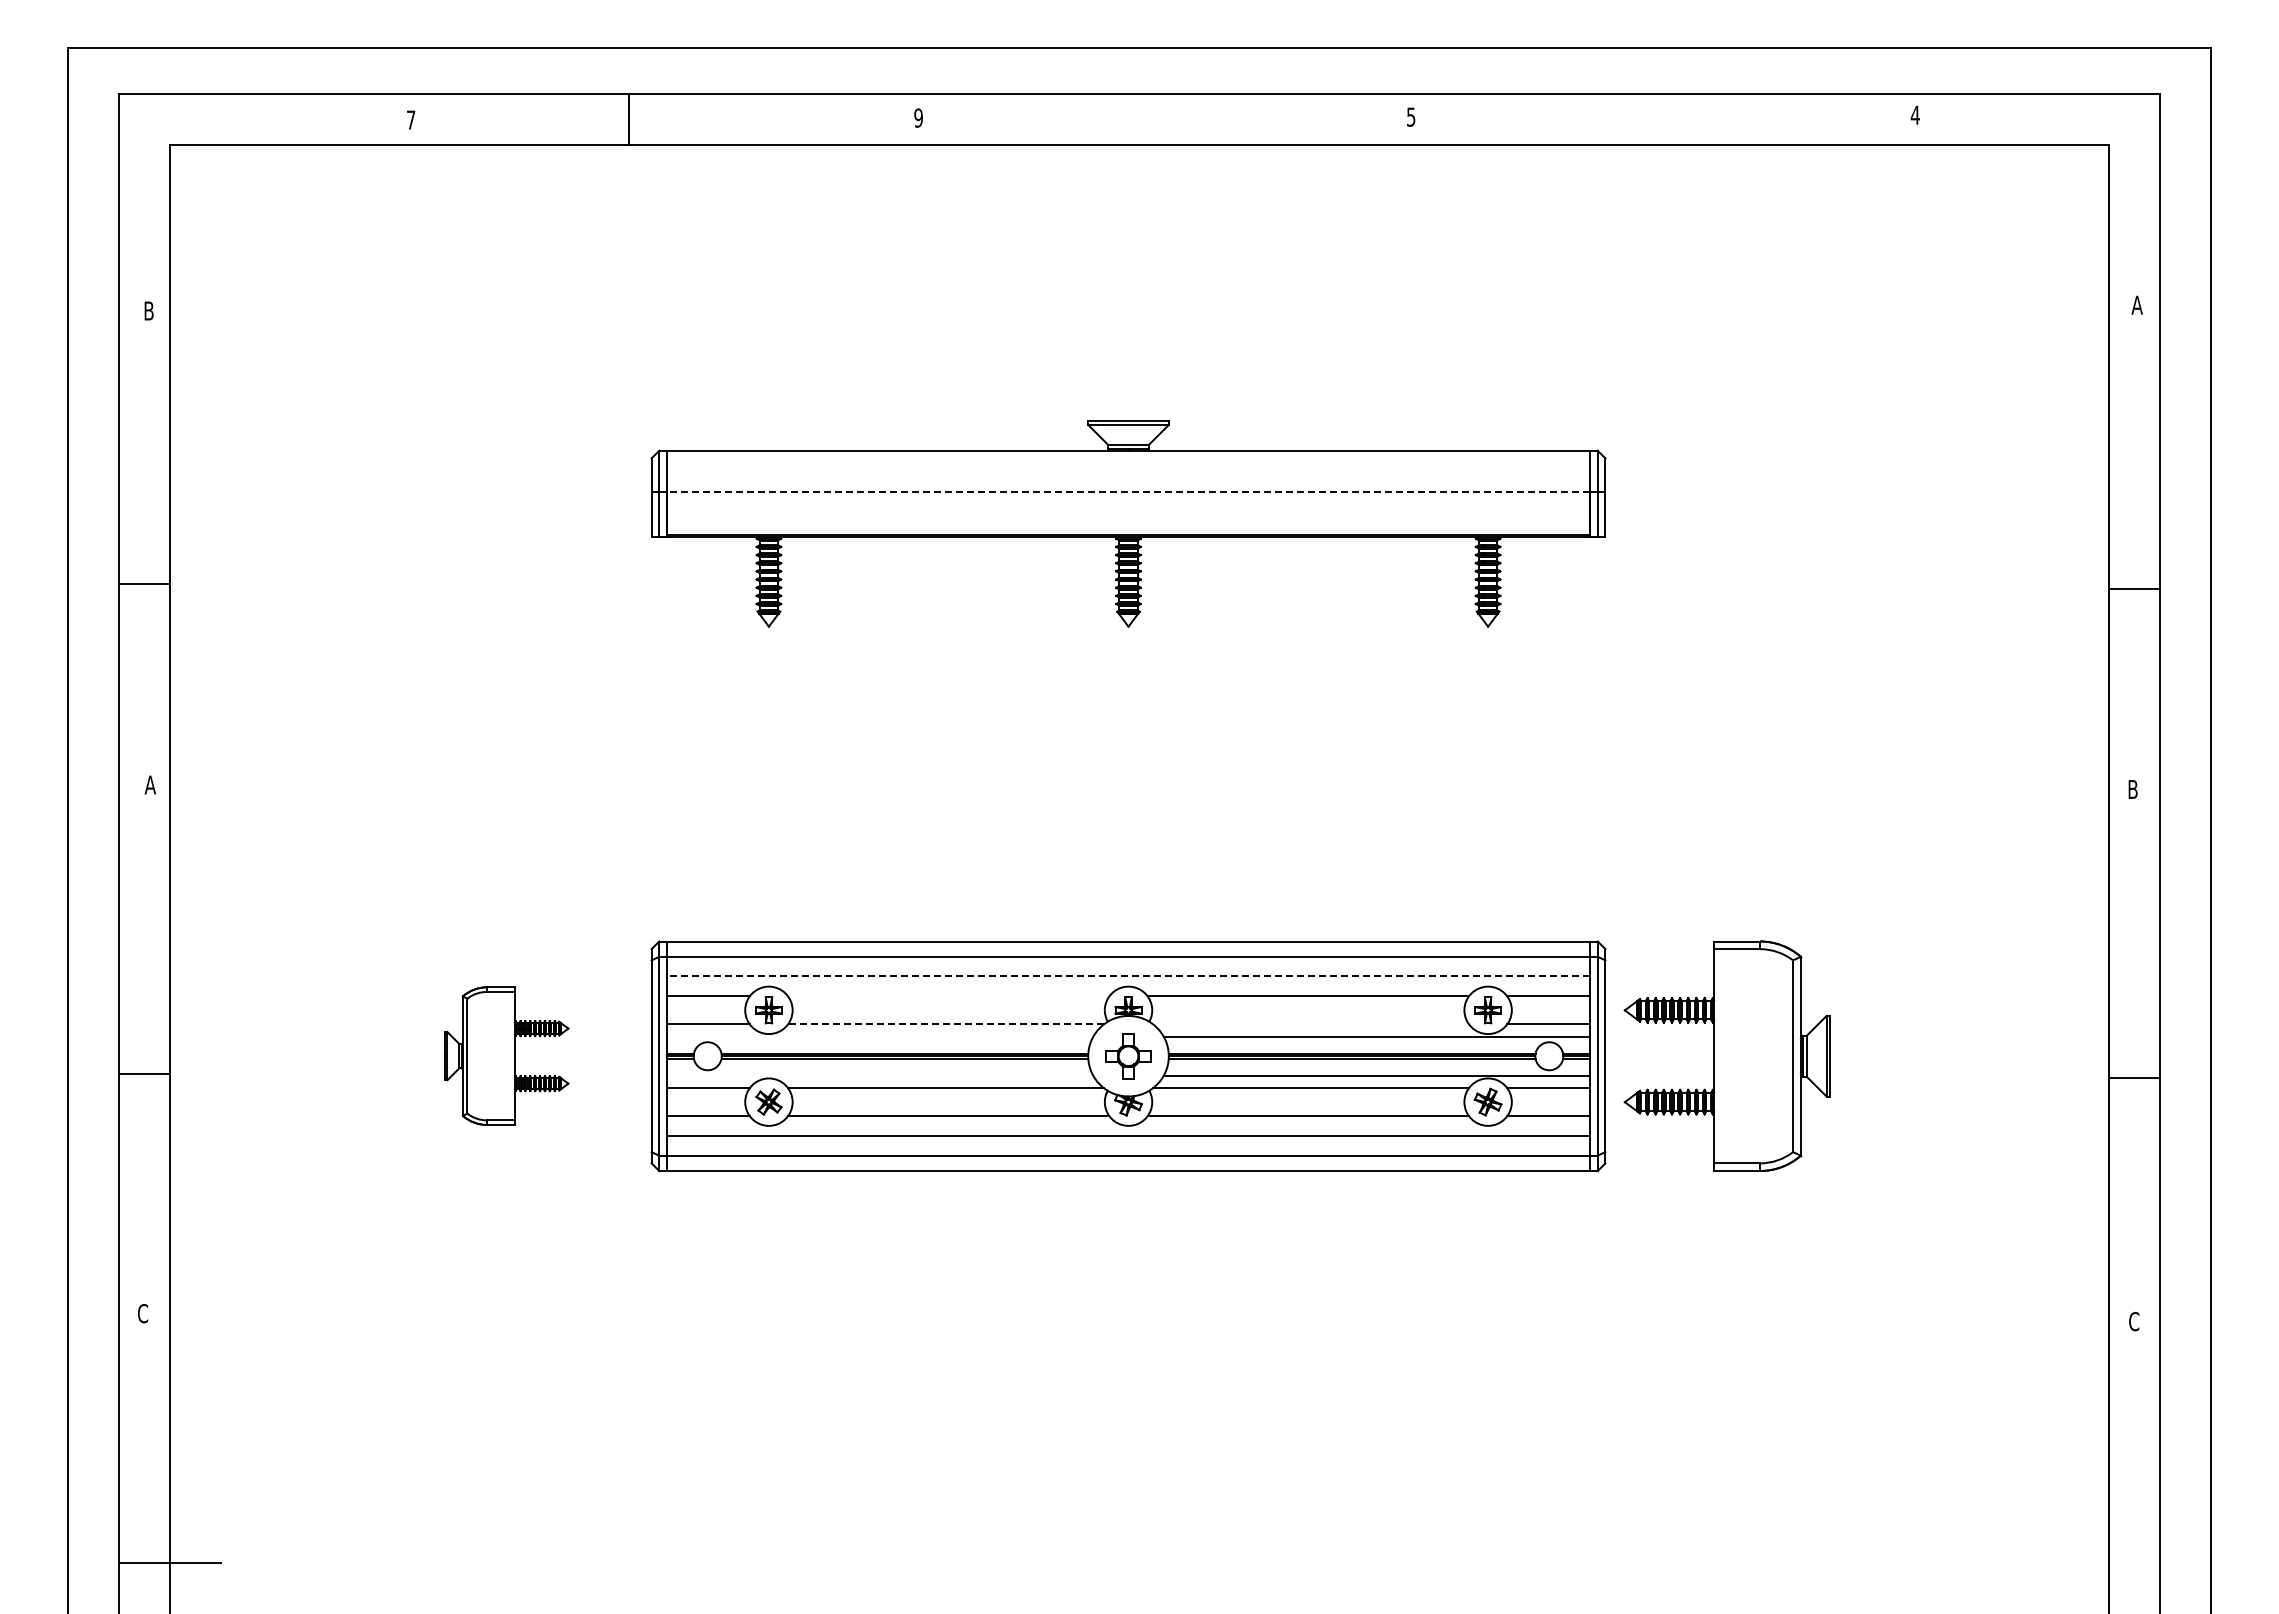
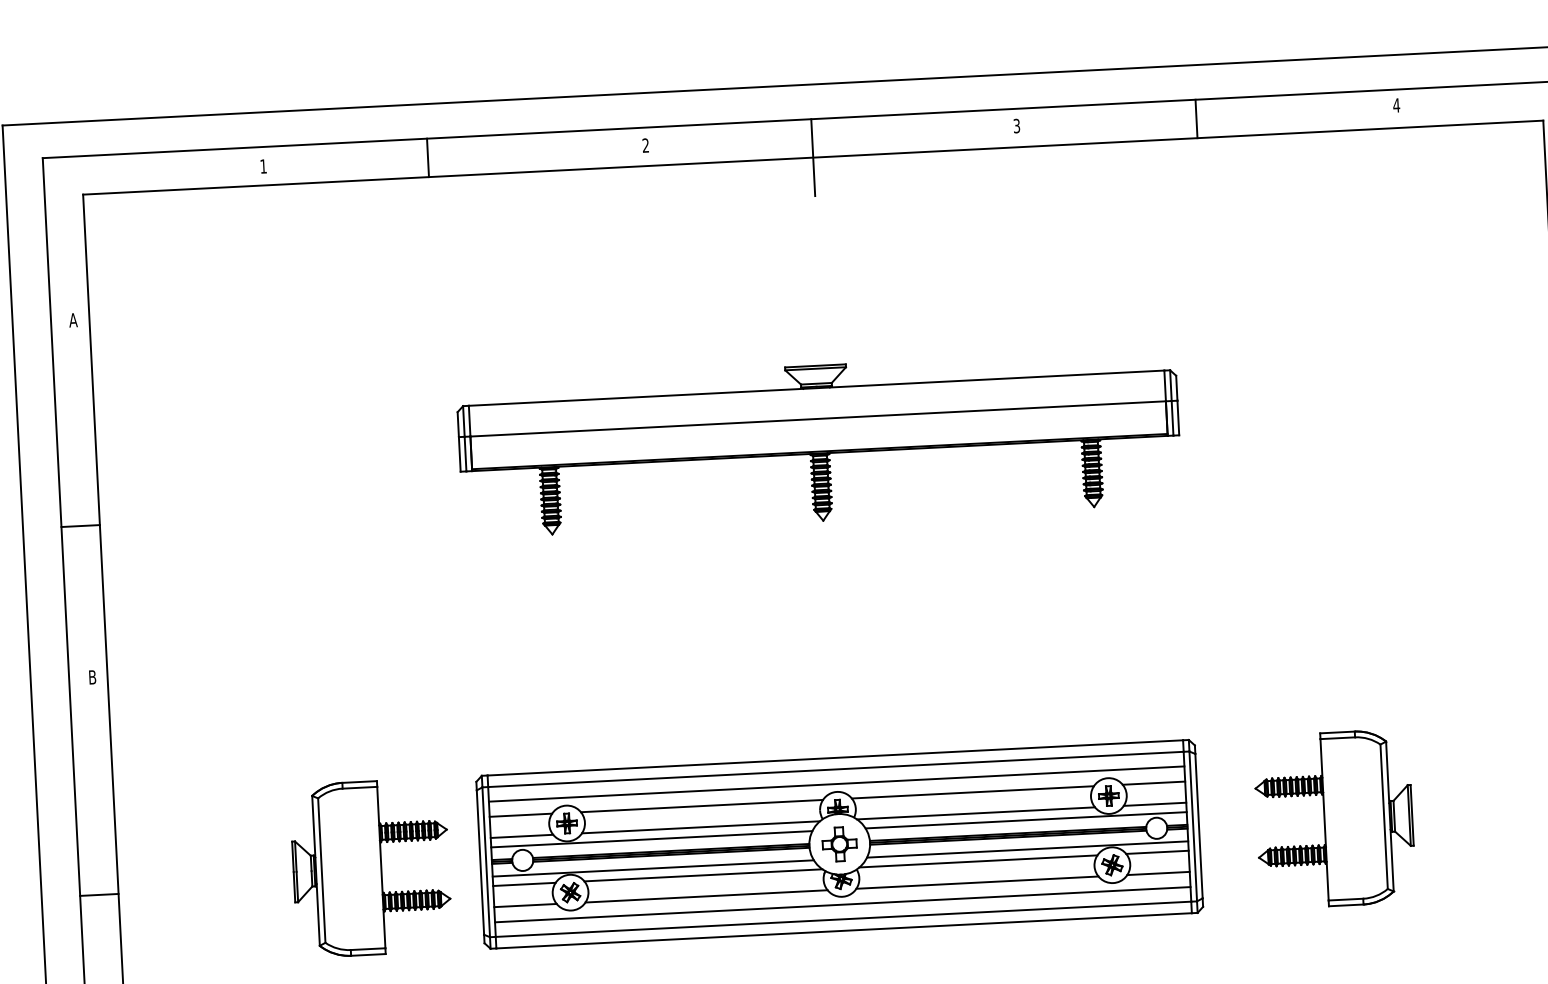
text: (1411, 116) -> (1017, 125), 5 -> 3
text: (918, 117) -> (645, 145), 9 -> 2
text: (411, 119) -> (263, 166), 7 -> 1
line: (1649, 119) -> (1196, 118), added
line: (1139, 145) -> (813, 157), added
text: (148, 310) -> (72, 319), B -> A
line: (1128, 491) -> (818, 418), dashed -> solid
text: (149, 784) -> (91, 676), A -> B
line: (1128, 976) -> (836, 784), dashed -> solid
line: (948, 996) -> (701, 806), added
line: (945, 1024) -> (700, 827), dashed -> solid
line: (1311, 1024) -> (976, 813), added
line: (879, 1036) -> (651, 838), added
part: (506, 1055) -> (371, 867), size x1.67
part: (1726, 1055) -> (1333, 818), moved
line: (879, 1075) -> (652, 868), added

